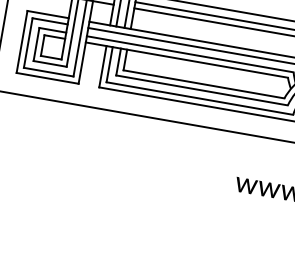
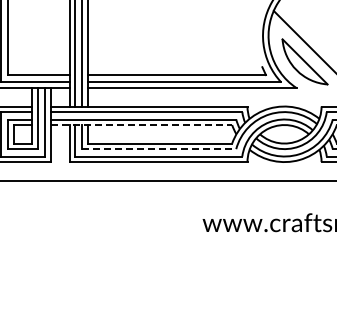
line: (186, 60) -> (141, 125), solid -> dashed
line: (202, 90) -> (159, 149), solid -> dashed

